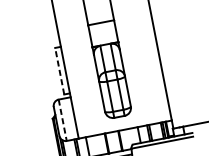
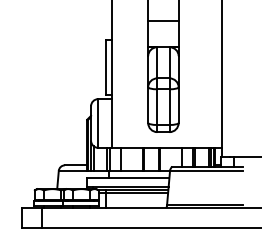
line: (59, 70) -> (105, 66), dashed -> solid
line: (63, 121) -> (98, 124), dashed -> solid

